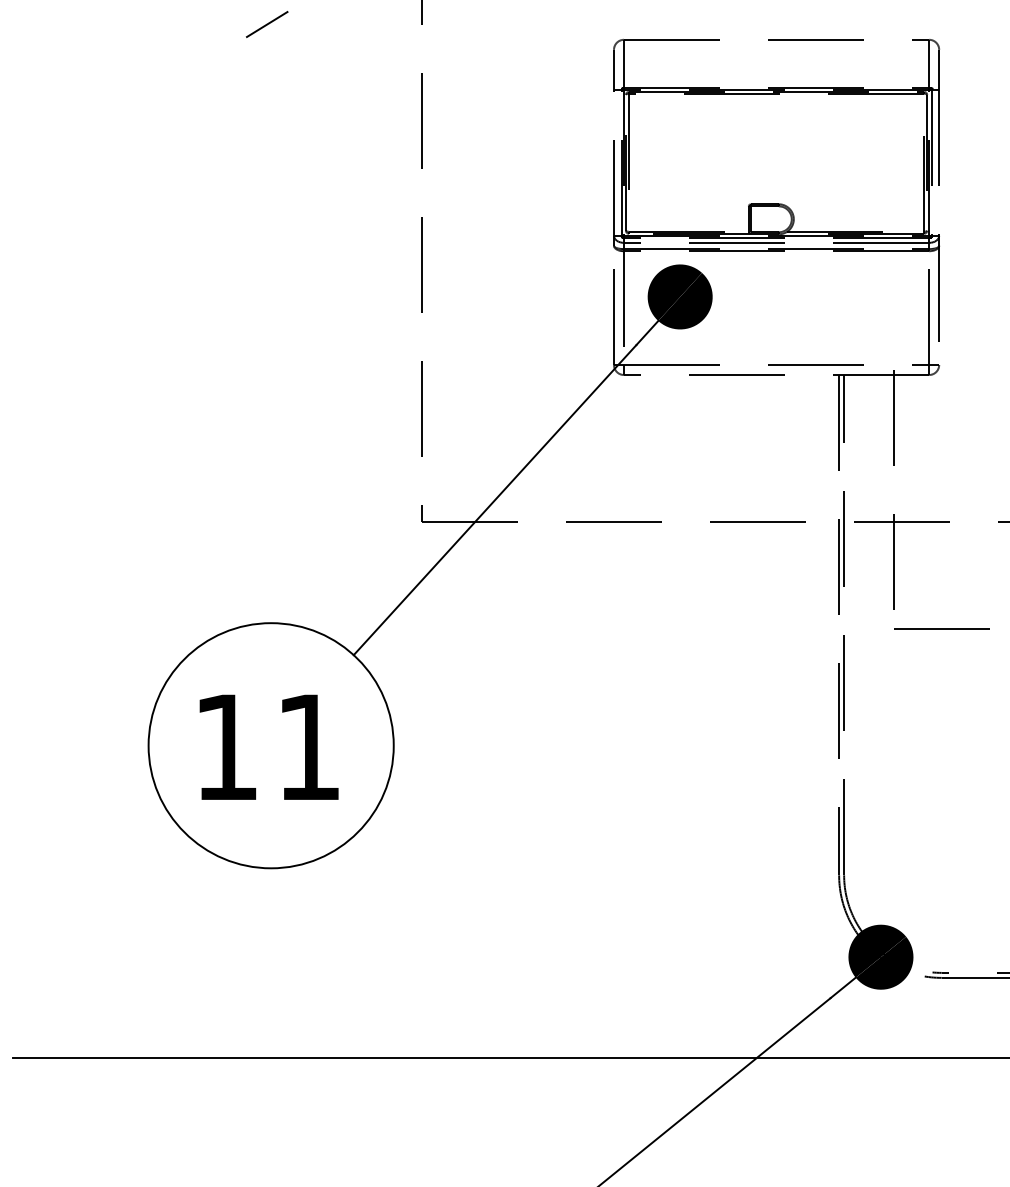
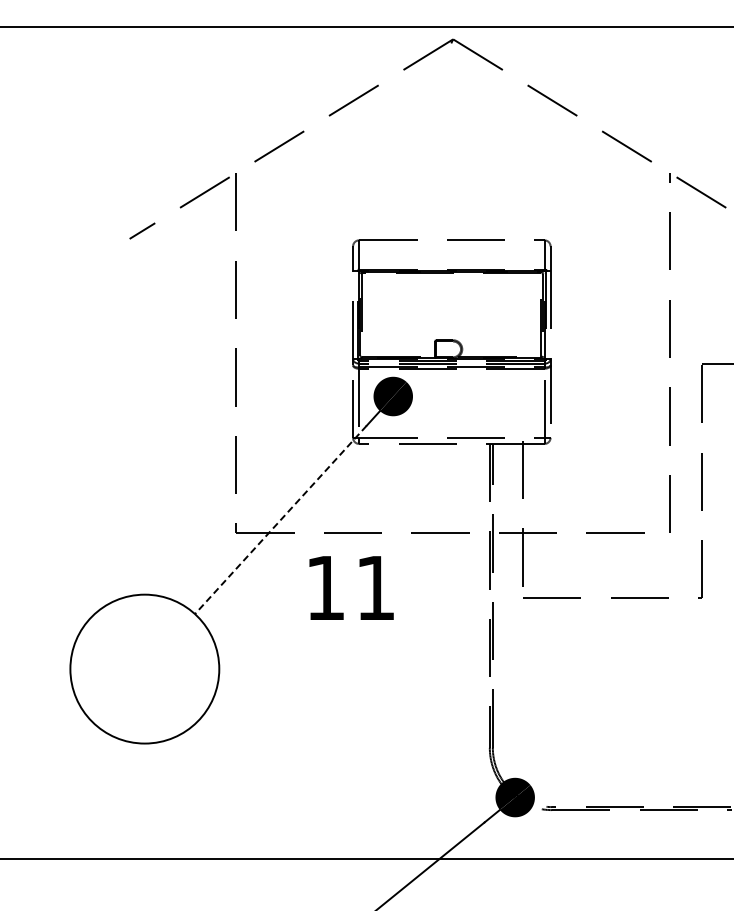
line: (494, 501) -> (280, 520), solid -> dashed
text: (268, 746) -> (351, 587), moved

